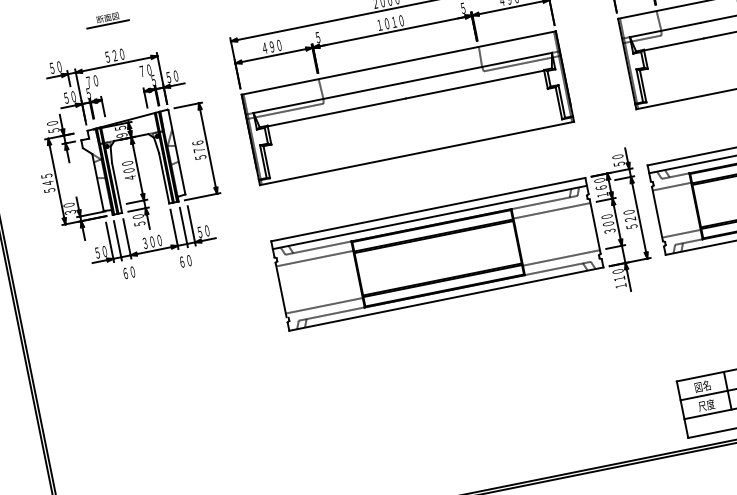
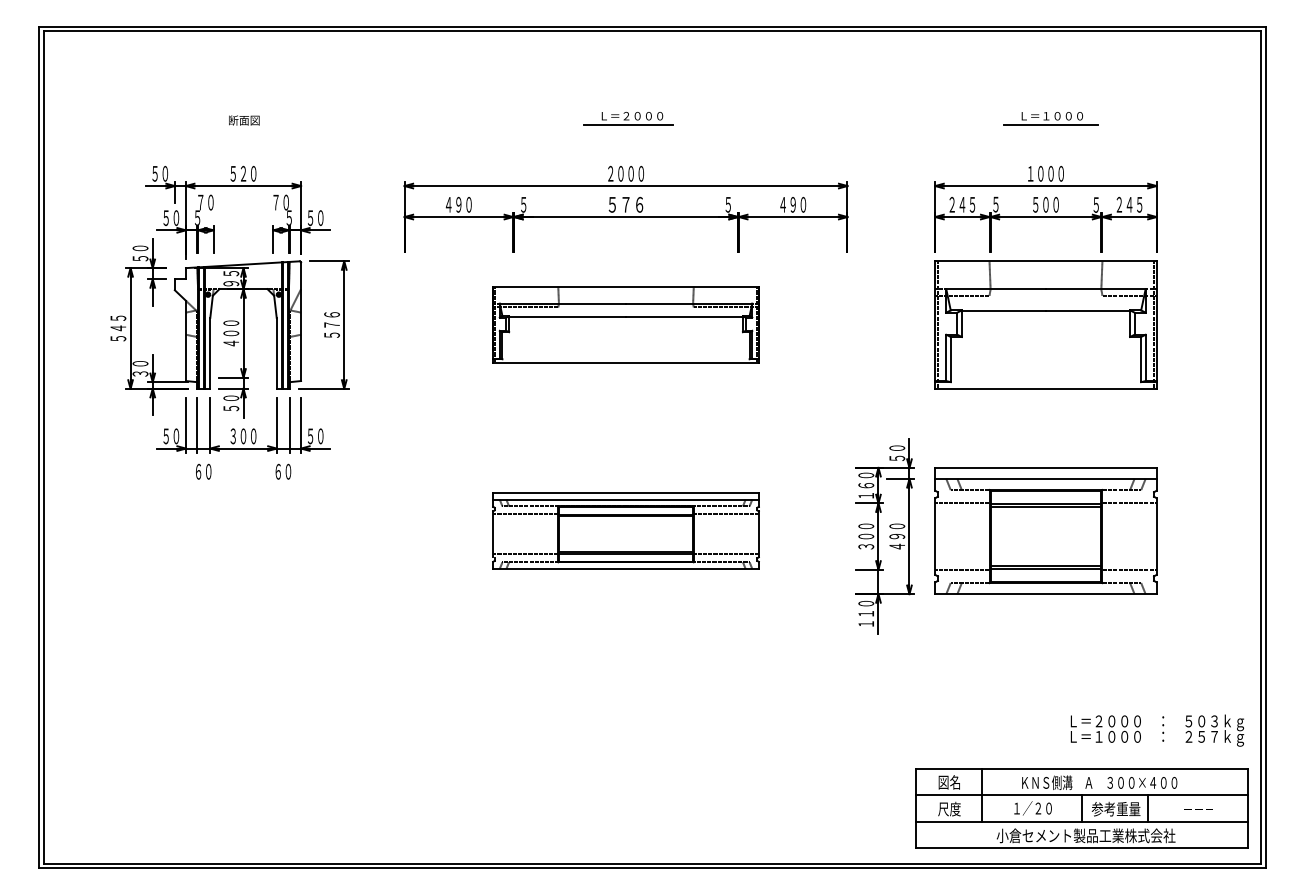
text: (390, 22) -> (625, 204), １０１０ -> ５７６
line: (107, 24) -> (242, 129), removed
part: (407, 107) -> (625, 324), size x0.6
text: (631, 222) -> (897, 541), ５２０ -> ４９０
part: (436, 254) -> (625, 530), size x0.6

